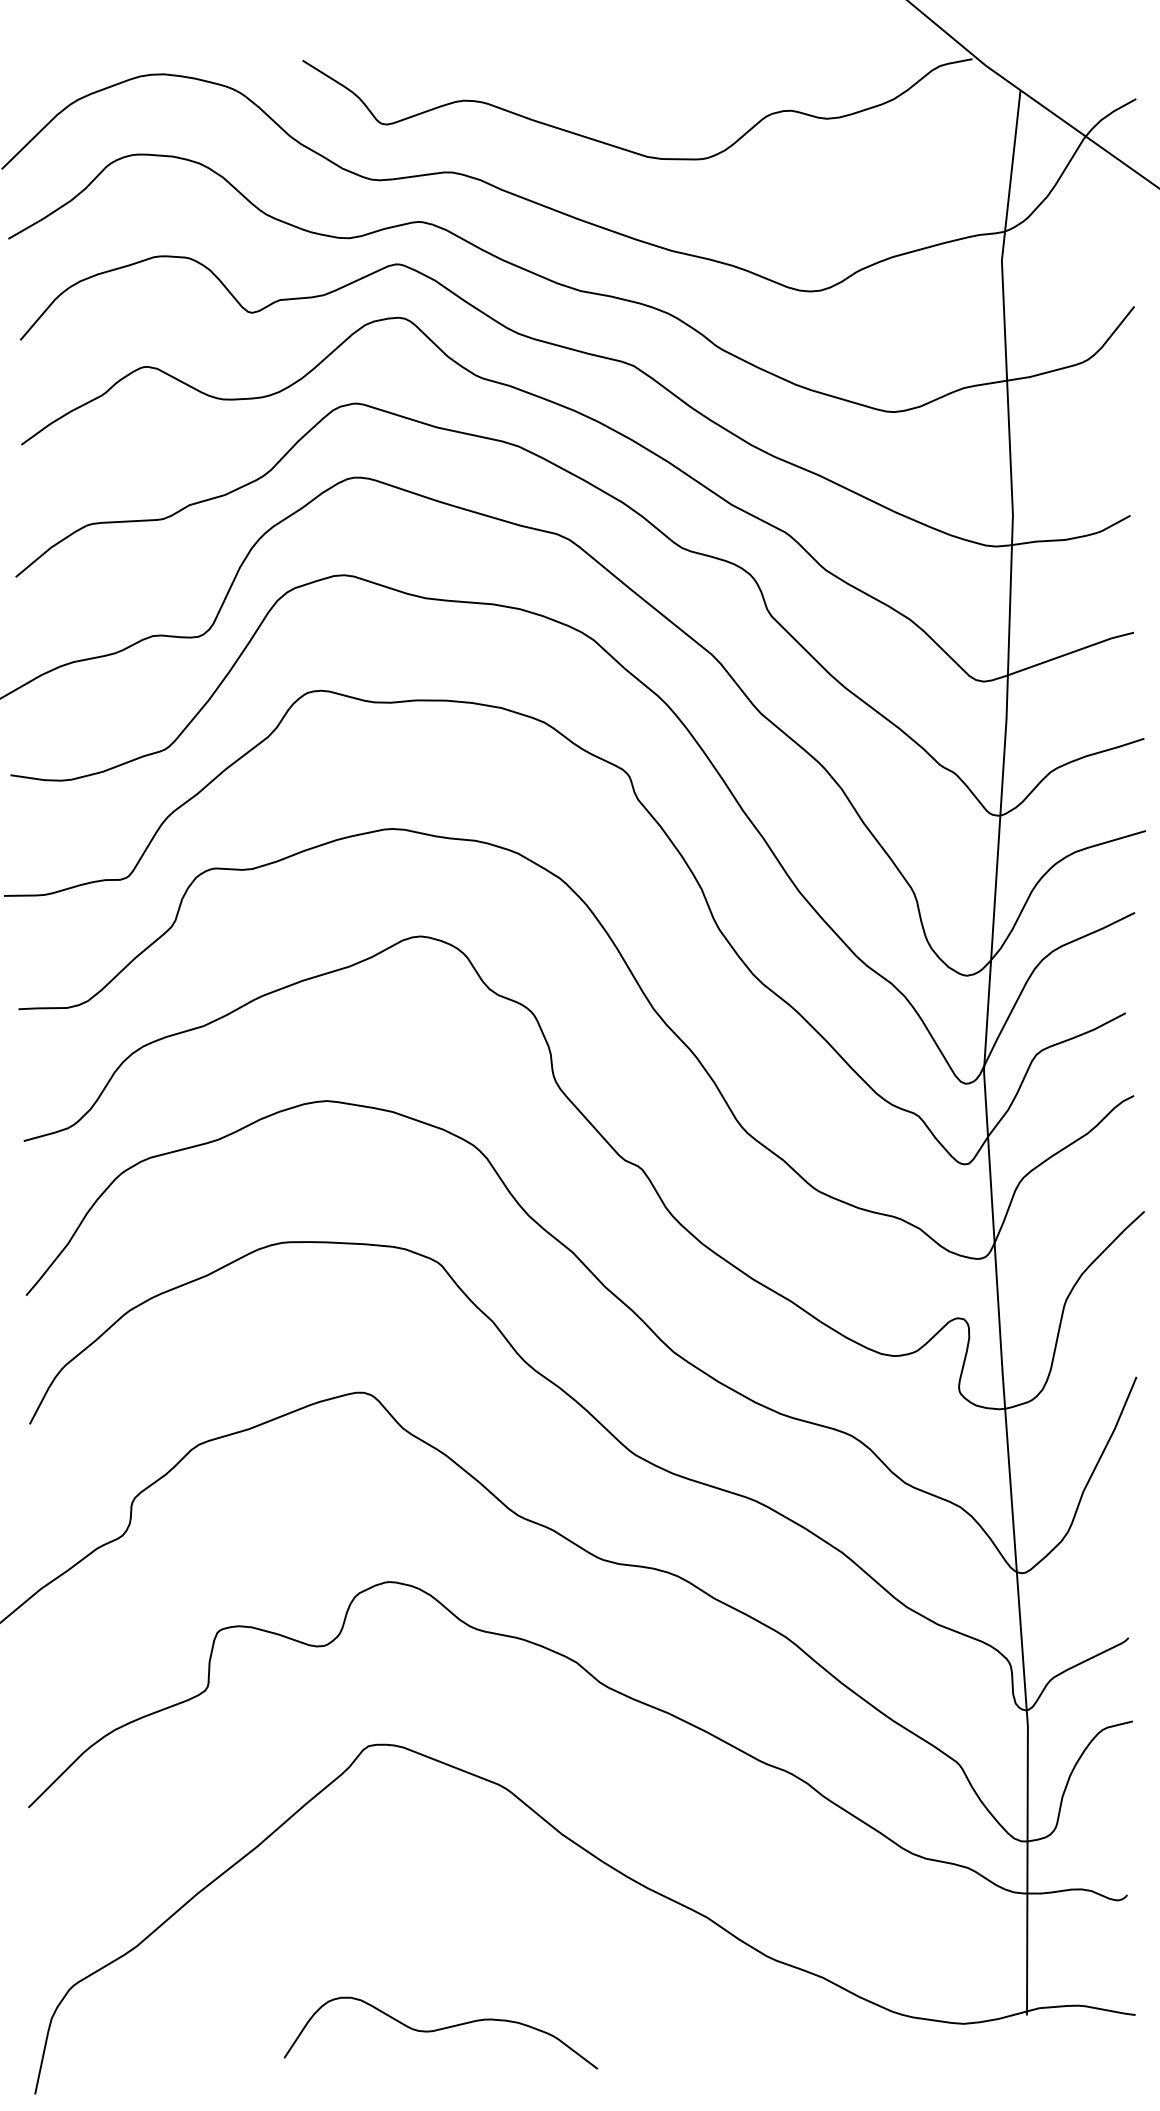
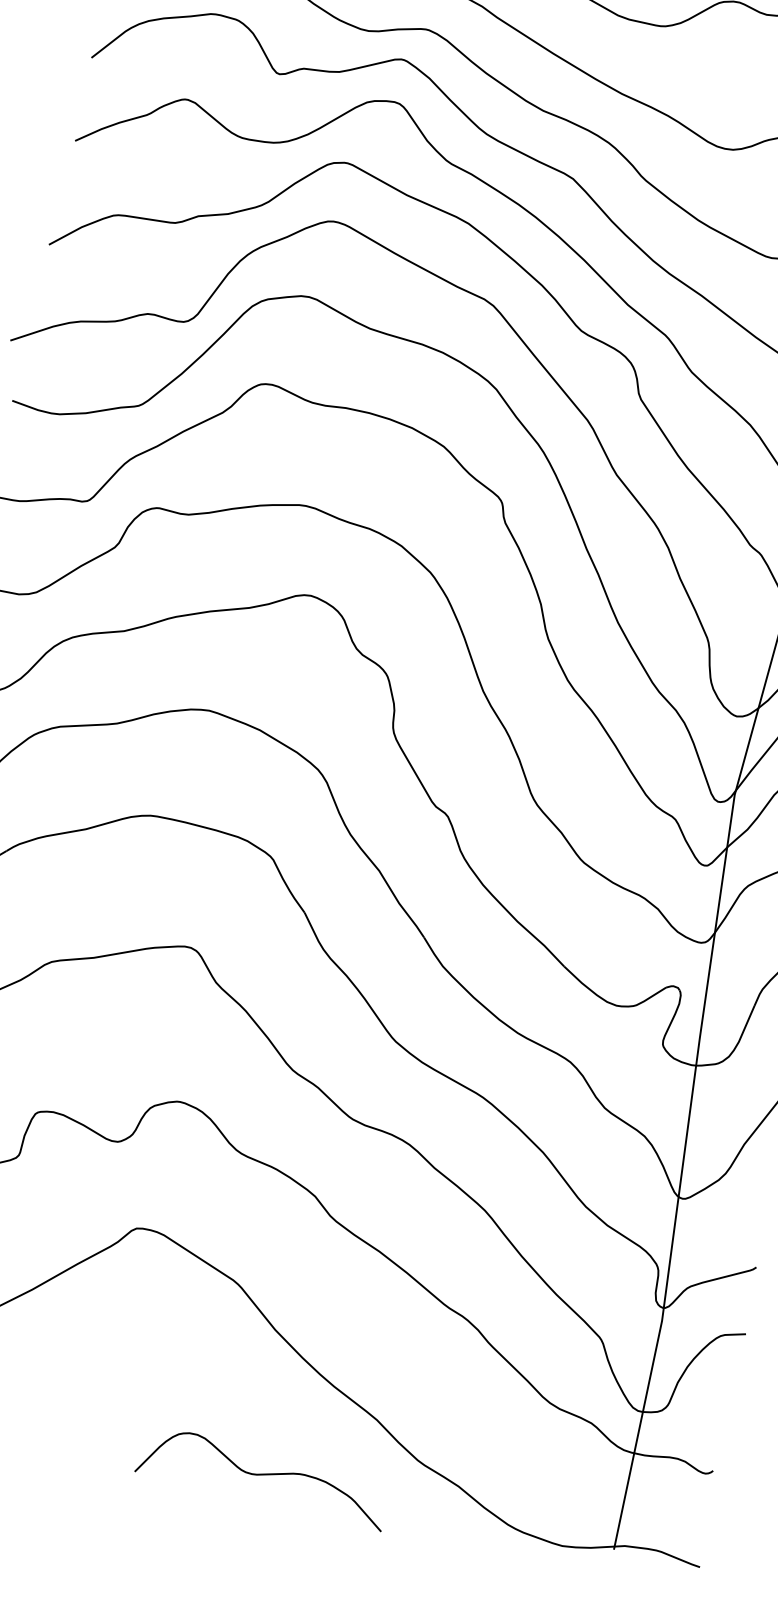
curve: (440, 2030) -> (263, 1475), moved

